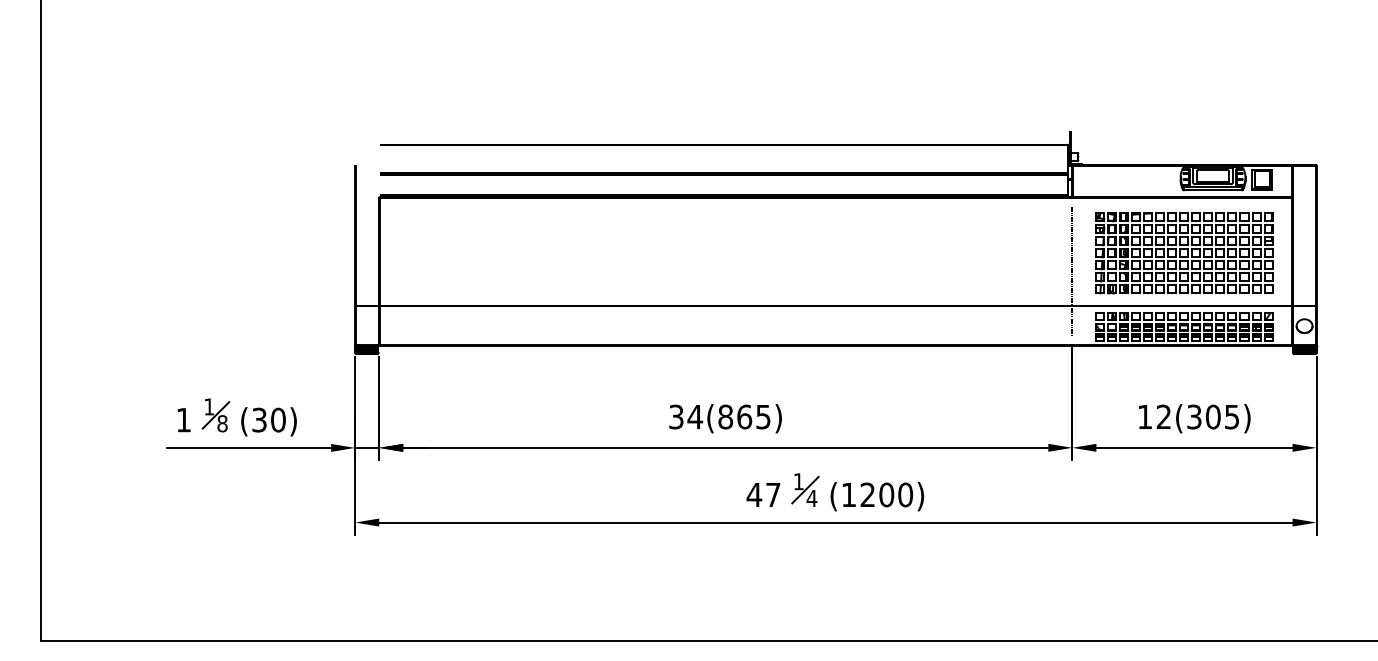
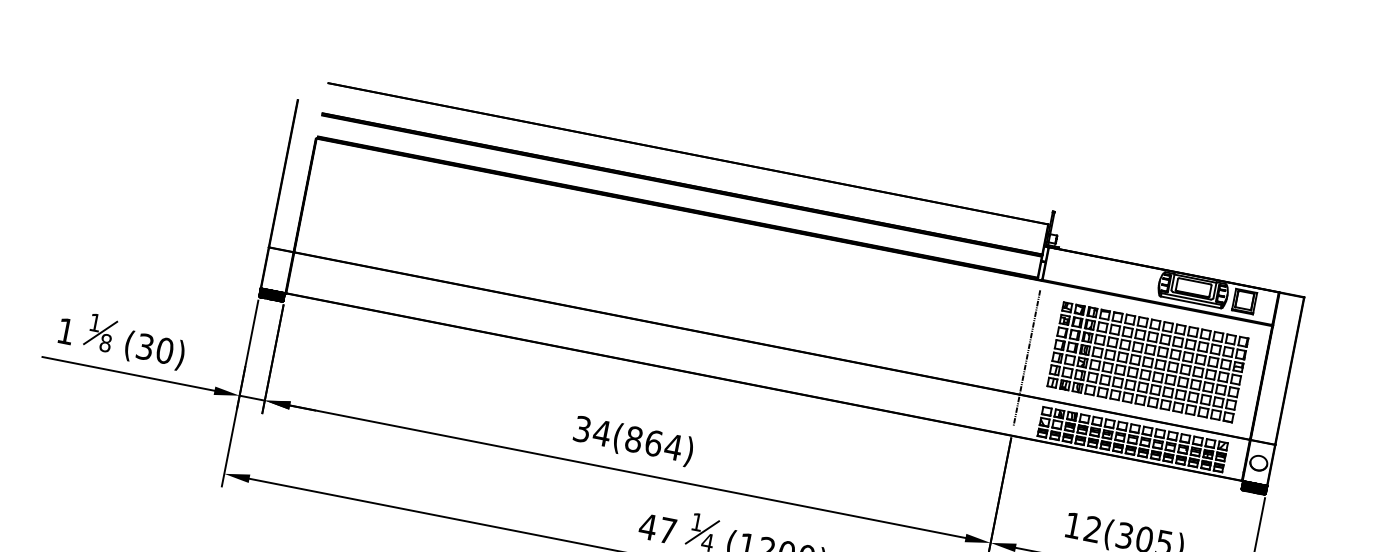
text: (763, 417) -> (673, 447), 34(865) -> 34(864)

